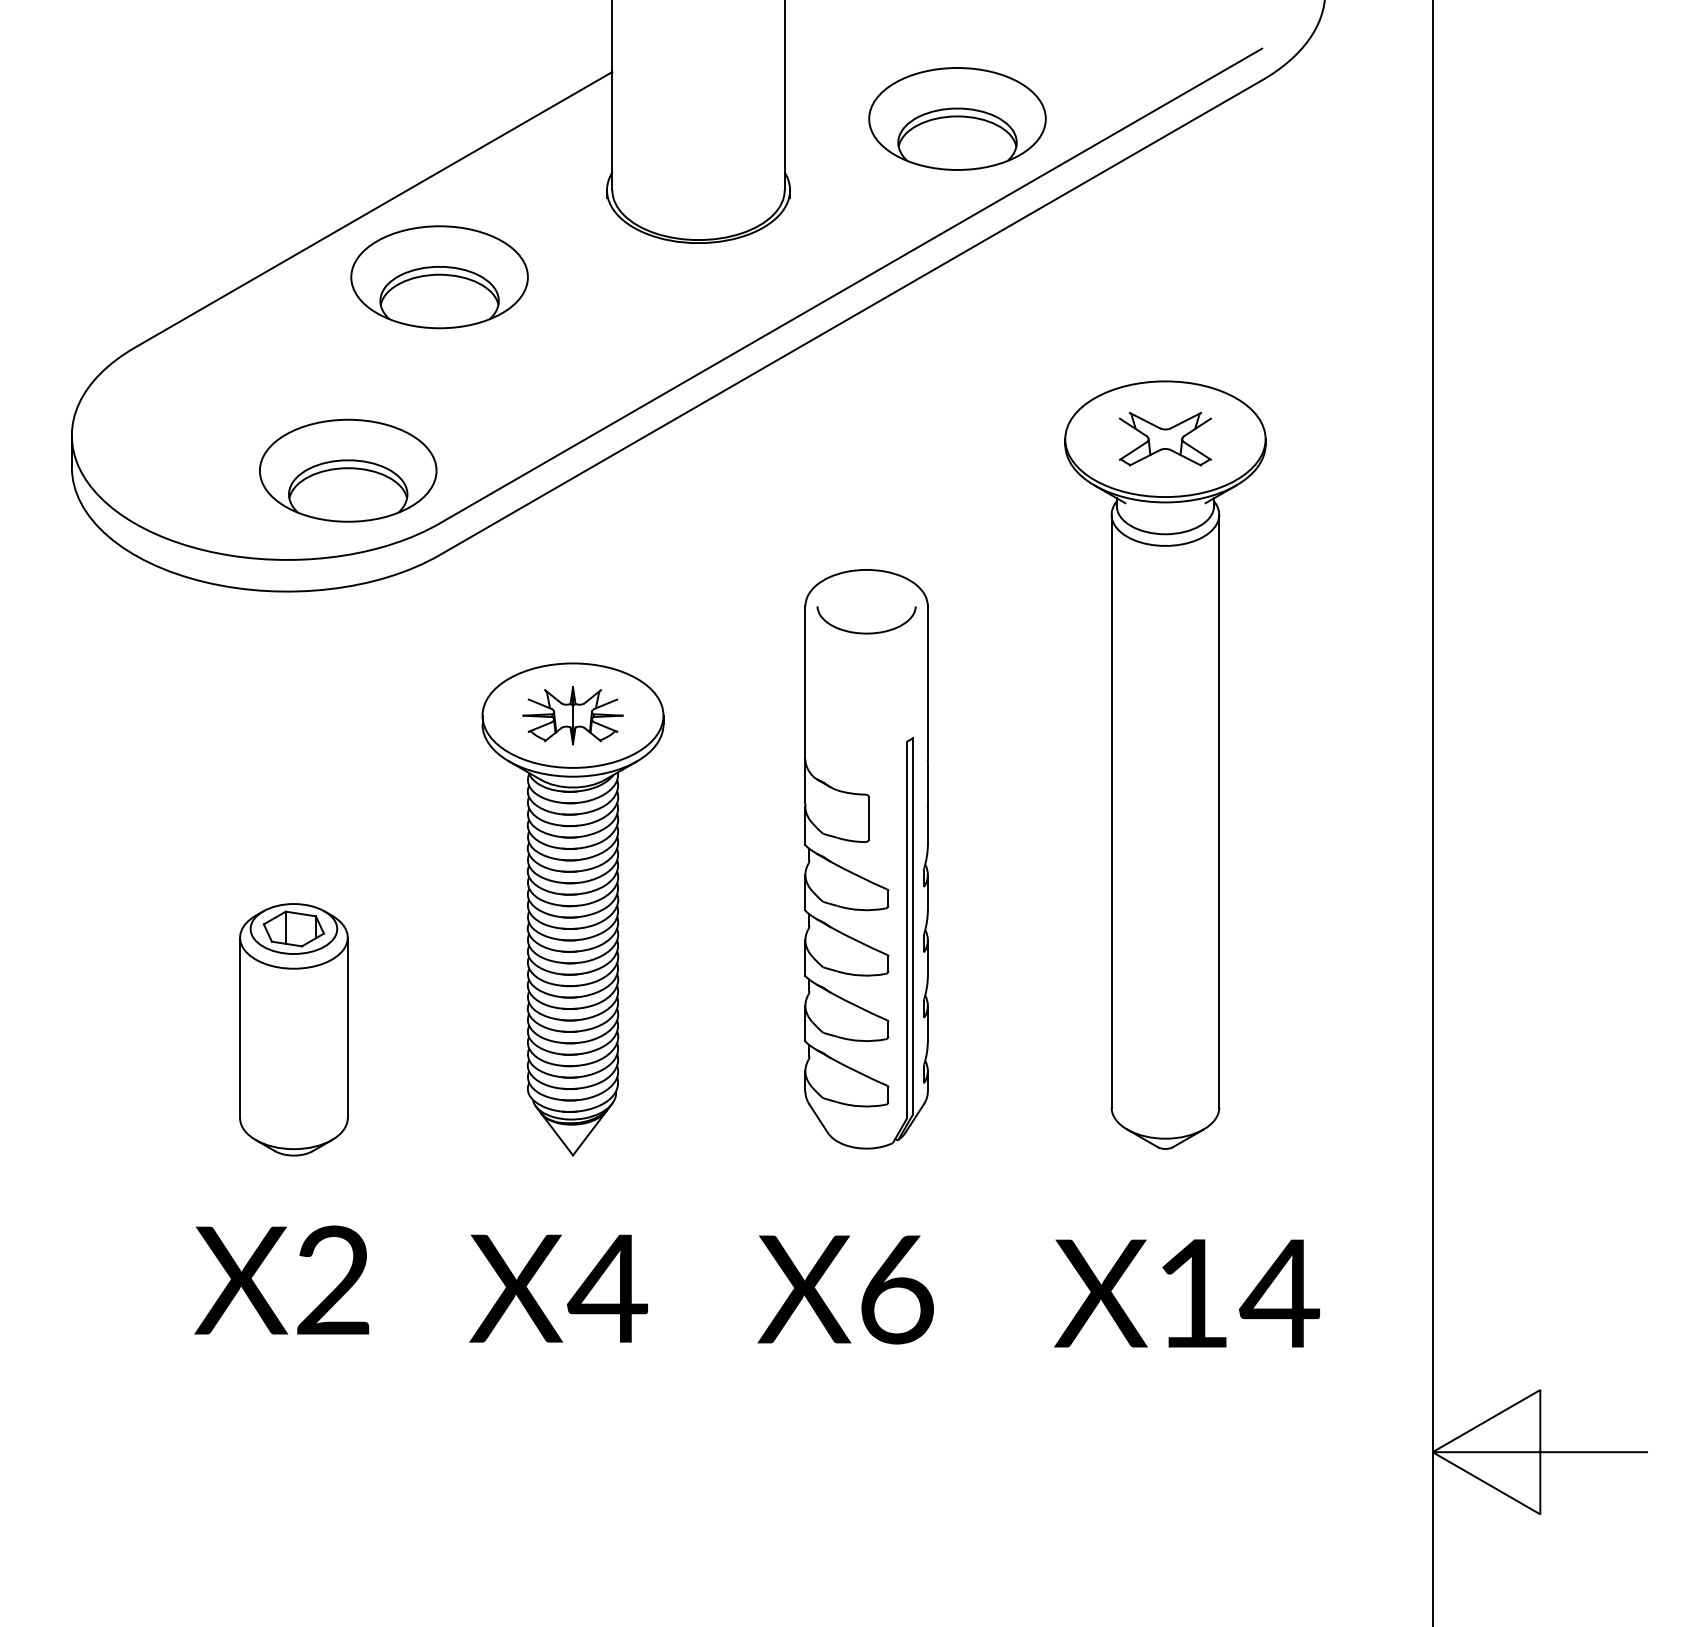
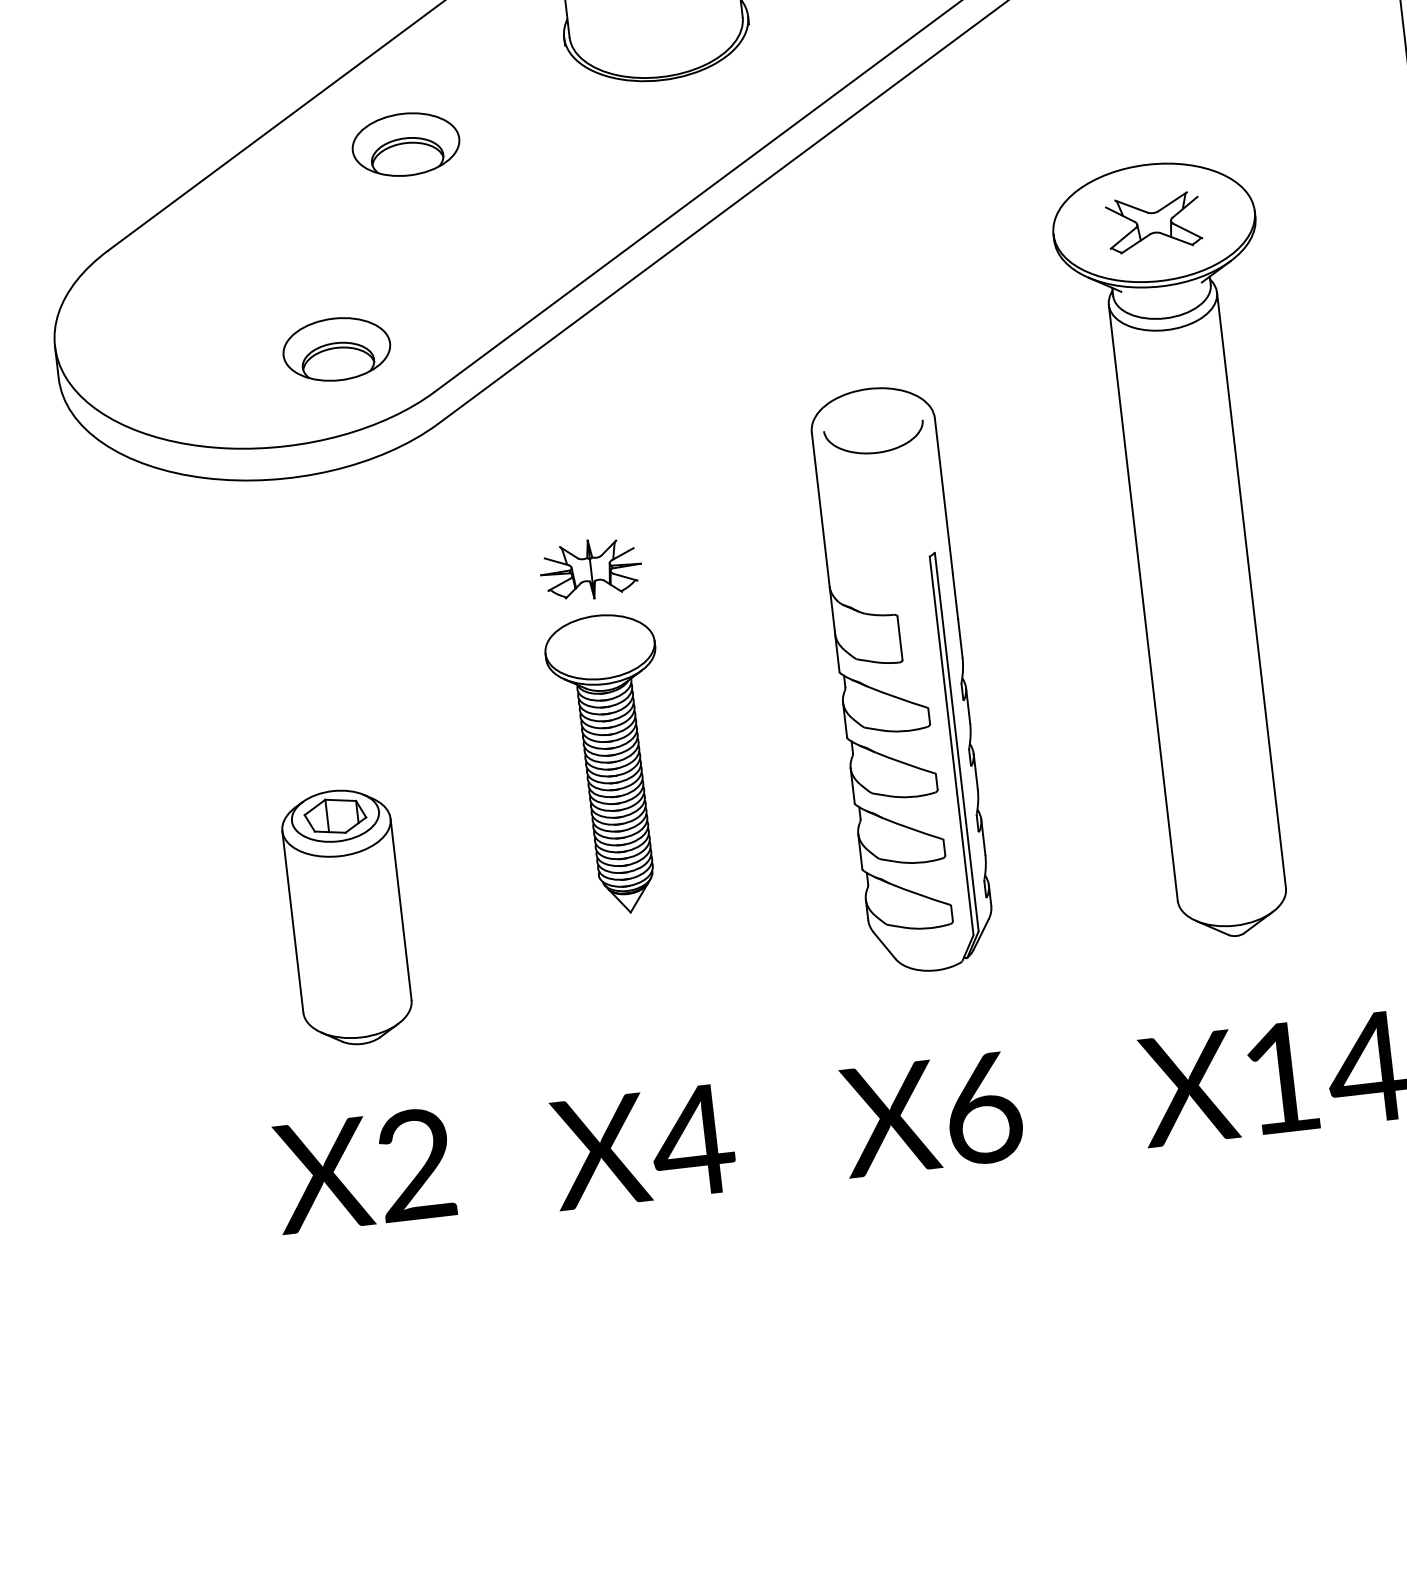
part: (439, 277) -> (405, 144), size x0.6
part: (348, 470) -> (336, 349), size x0.6
part: (572, 909) -> (613, 764), size x0.6

